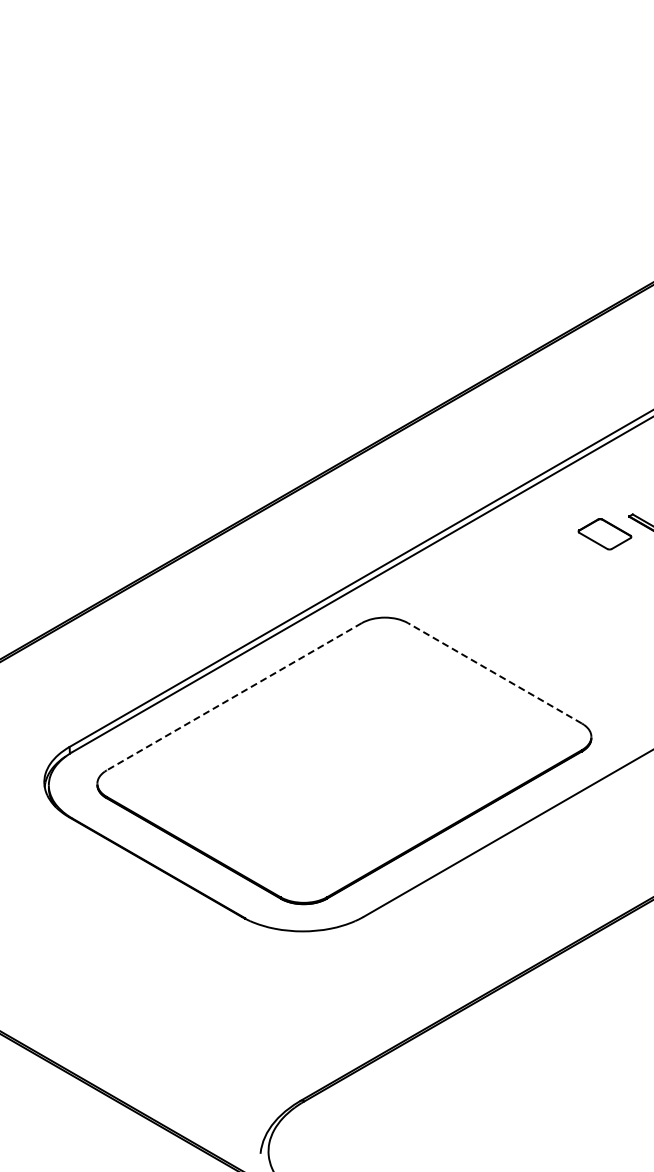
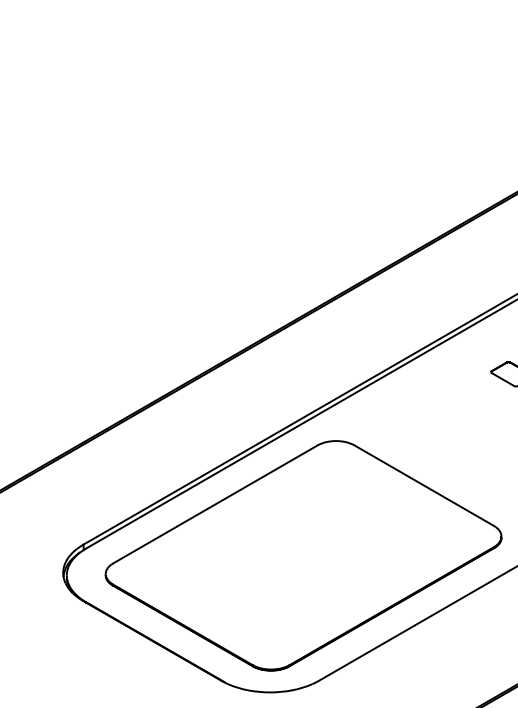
line: (494, 673) -> (423, 485), dashed -> solid
line: (233, 696) -> (214, 504), dashed -> solid

